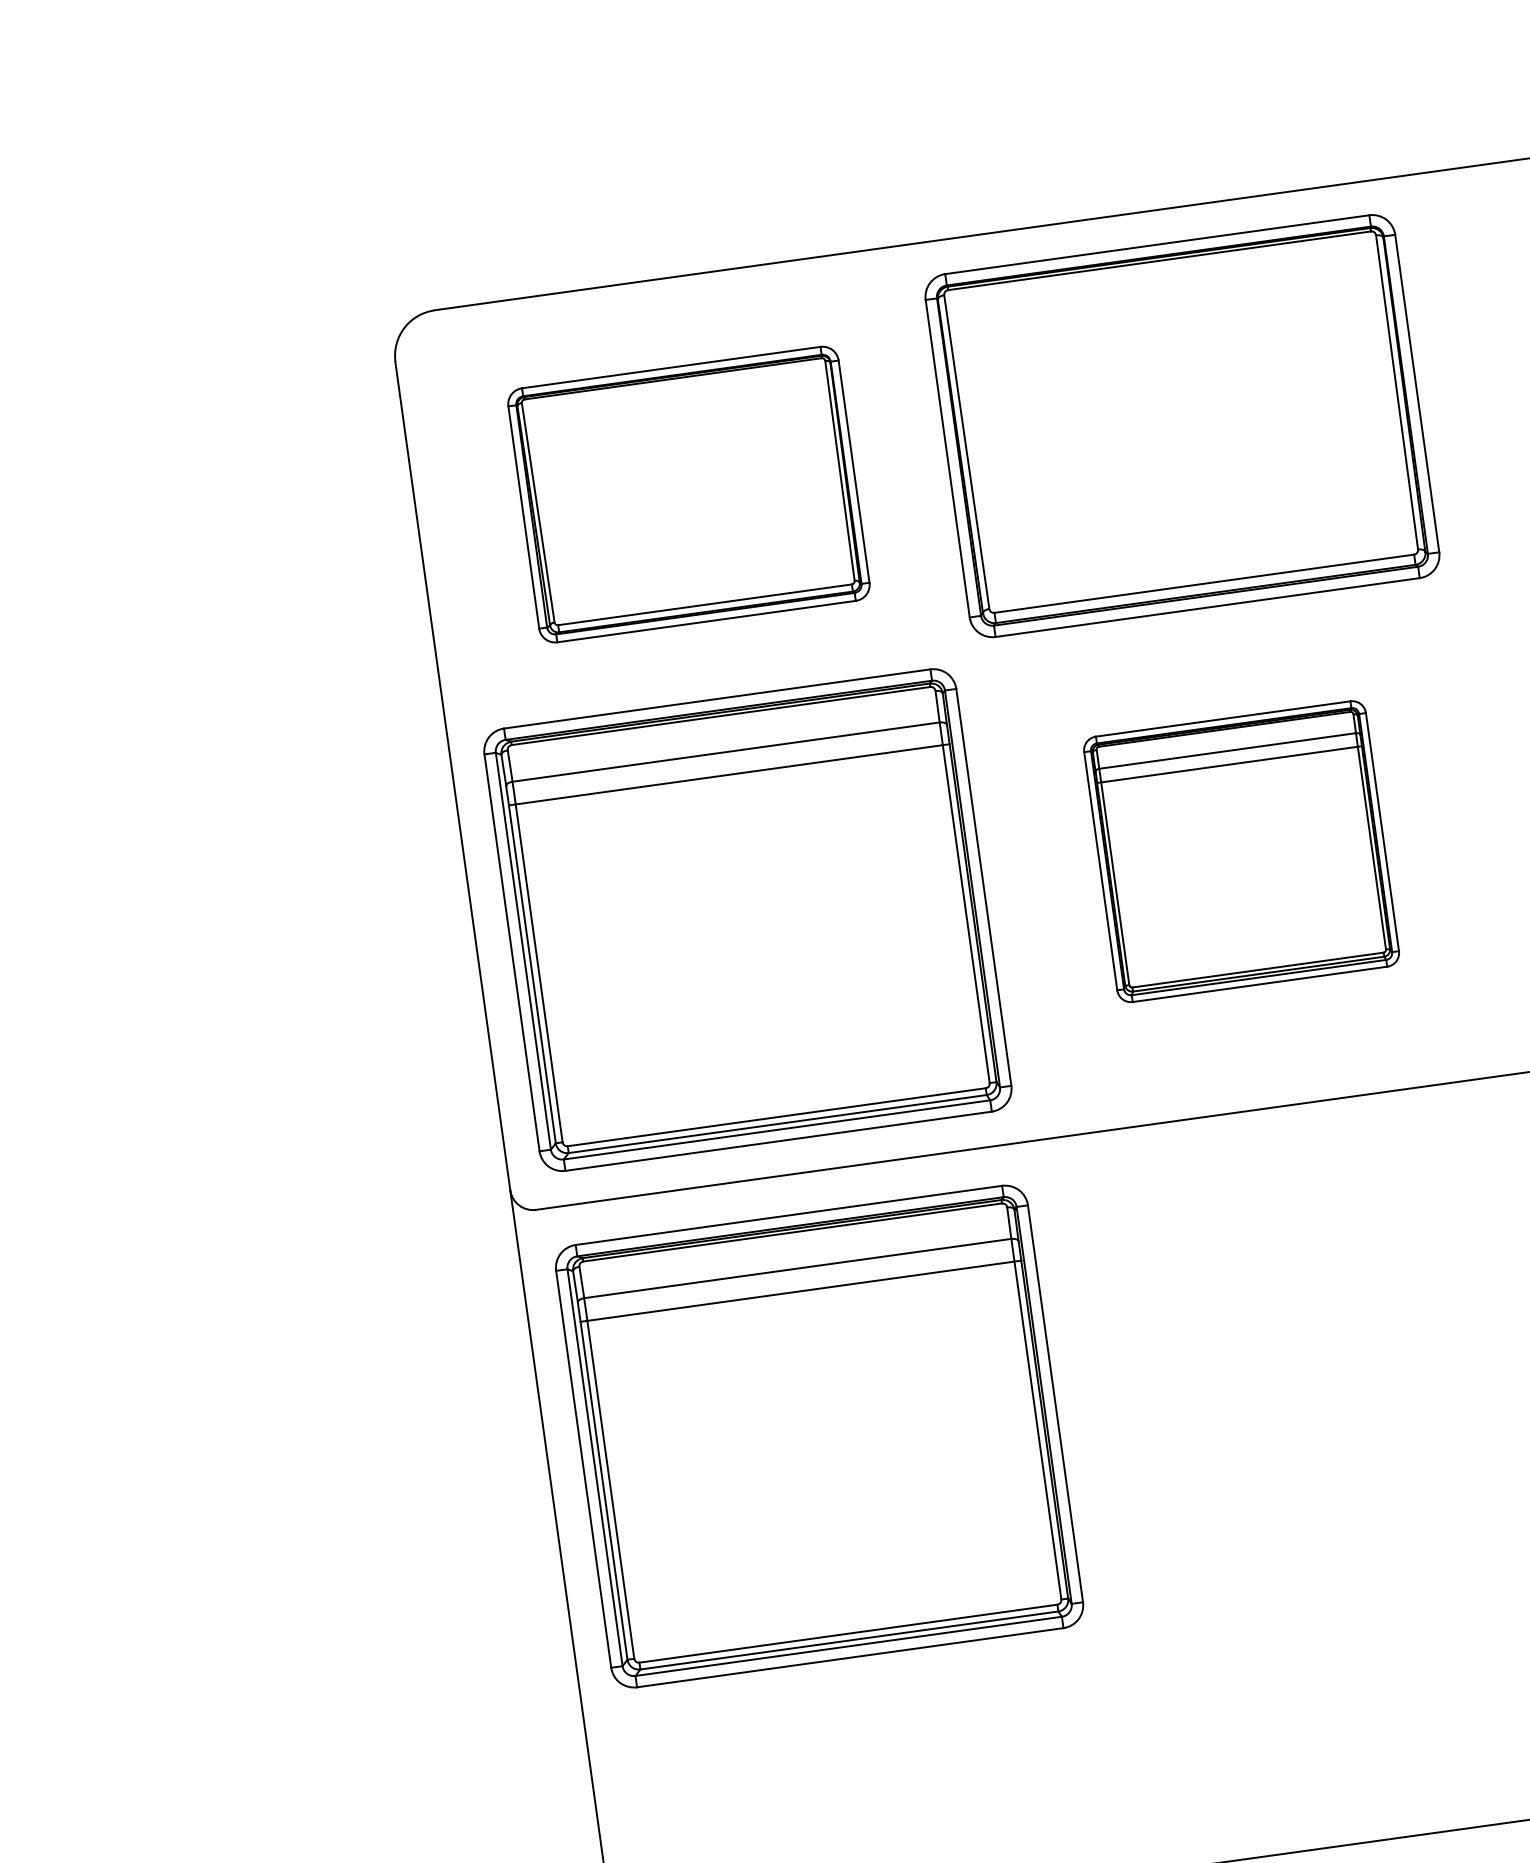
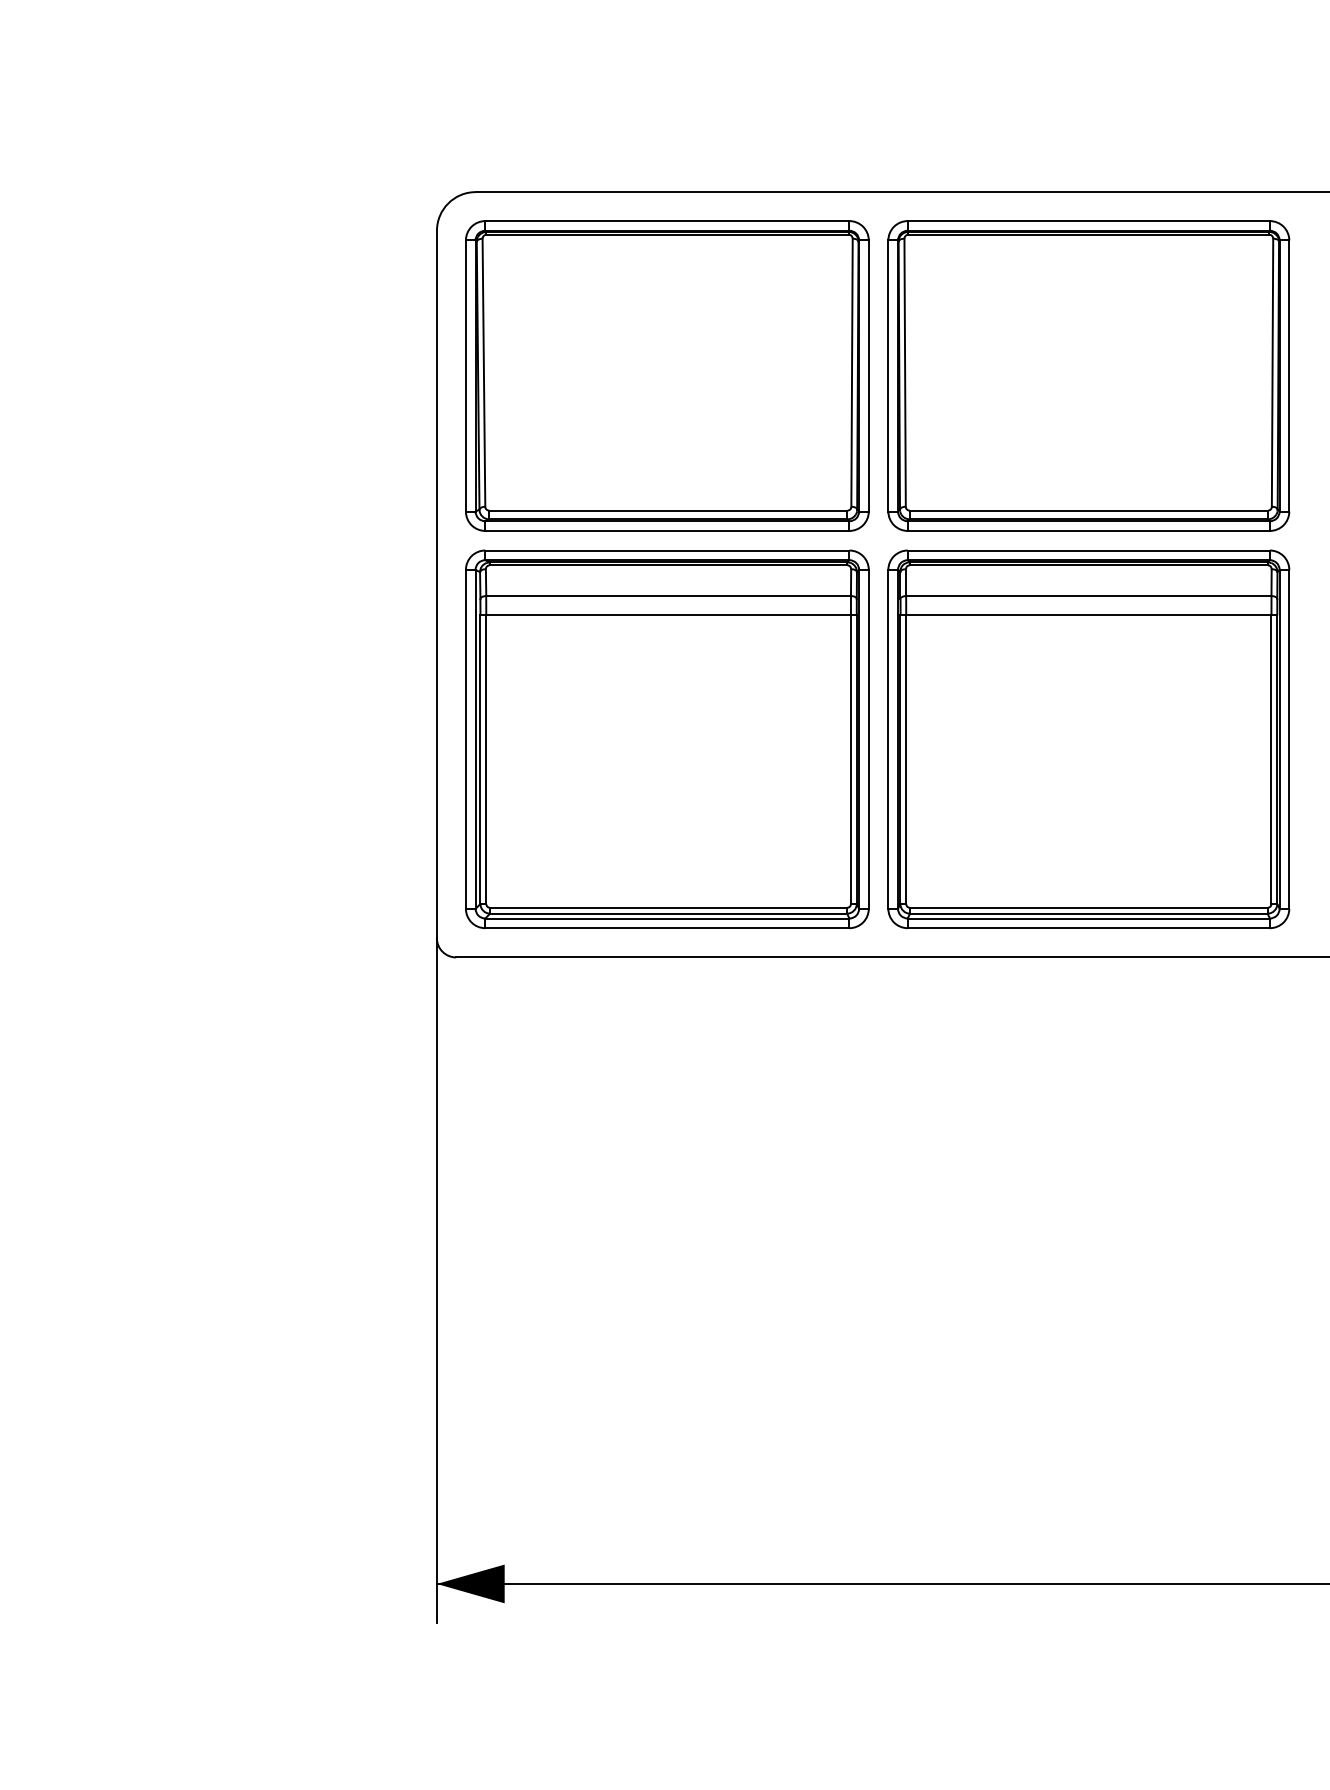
part: (688, 493) -> (667, 375), size x1.43
part: (1241, 851) -> (1088, 739), size x1.67
part: (819, 1436) -> (667, 1180), removed

